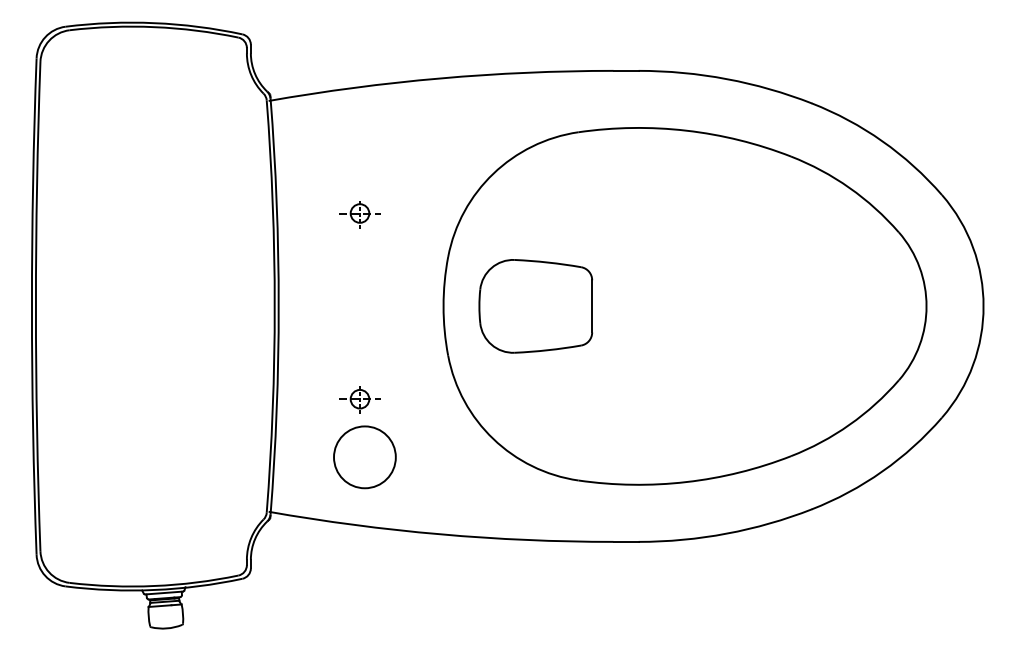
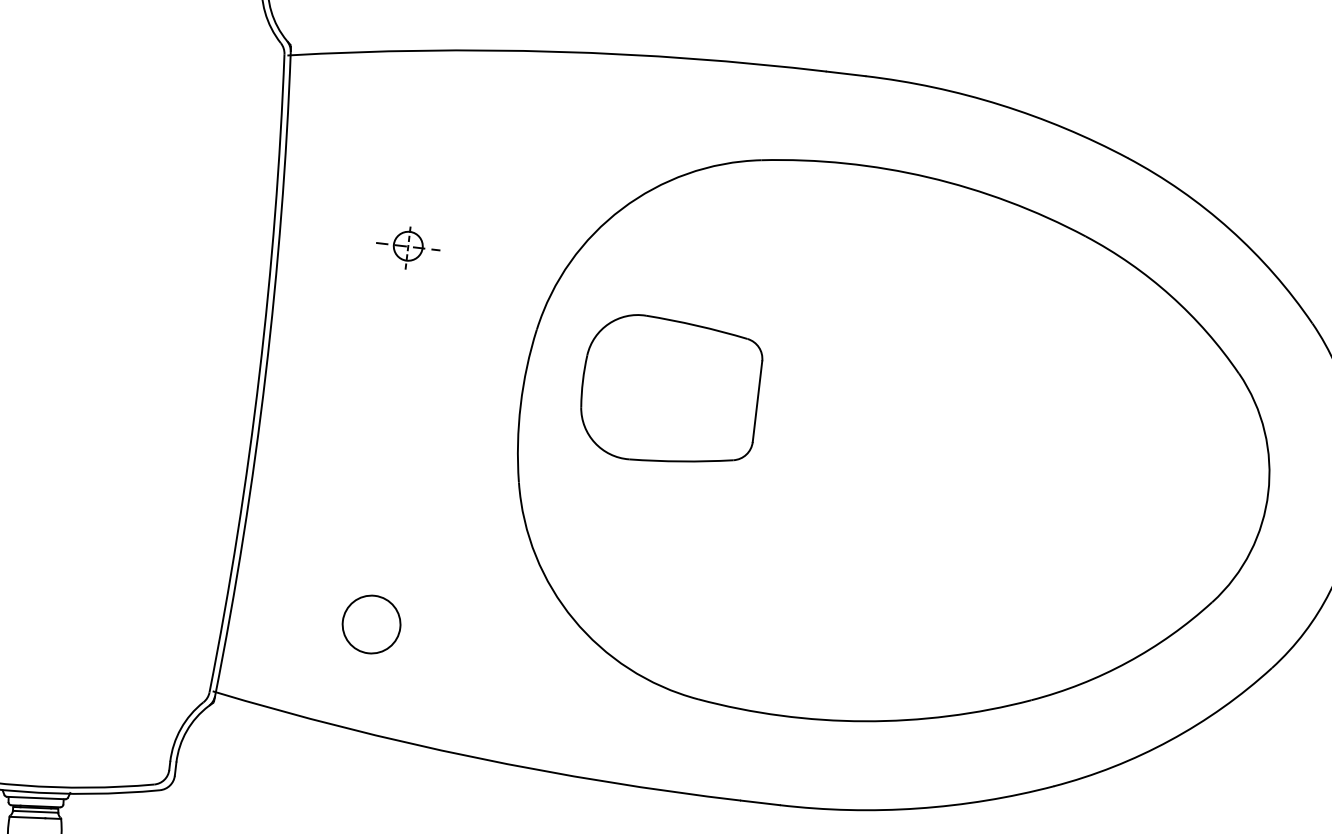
part: (535, 306) -> (669, 391), moved
part: (359, 399) -> (373, 534), removed
circle: (364, 457) -> (370, 624), size x0.6

